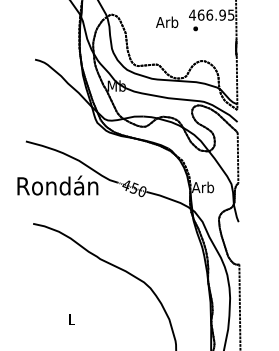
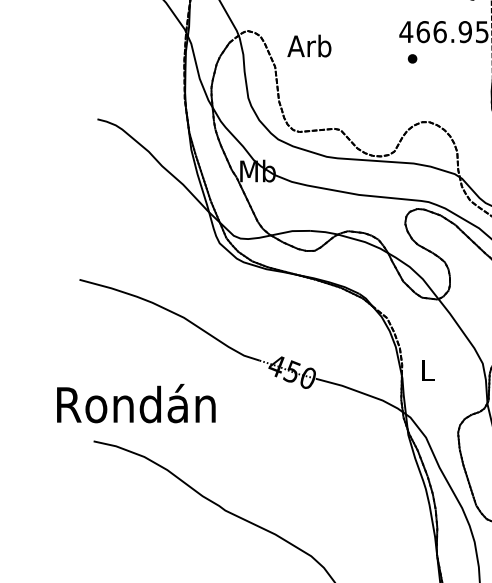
text: (167, 21) -> (310, 44), moved
text: (57, 185) -> (135, 403), moved
text: (203, 187) -> (427, 370), Arb -> L

